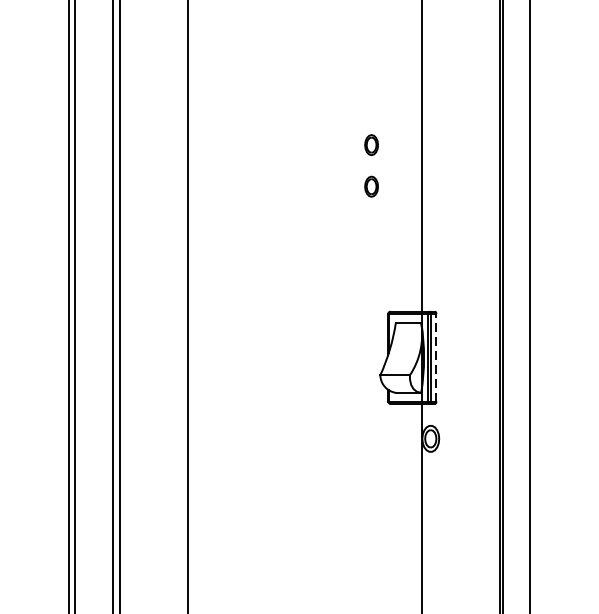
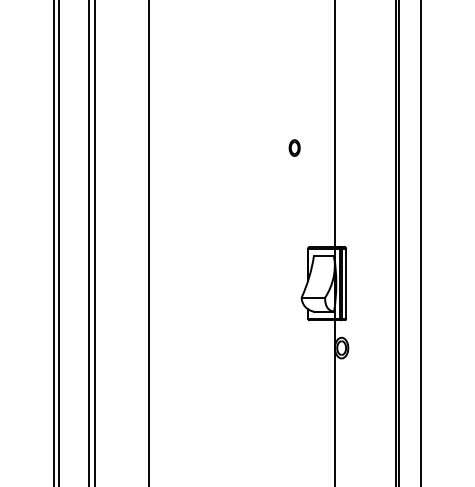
part: (371, 144) -> (294, 114), removed
line: (436, 357) -> (346, 283), dashed -> solid

